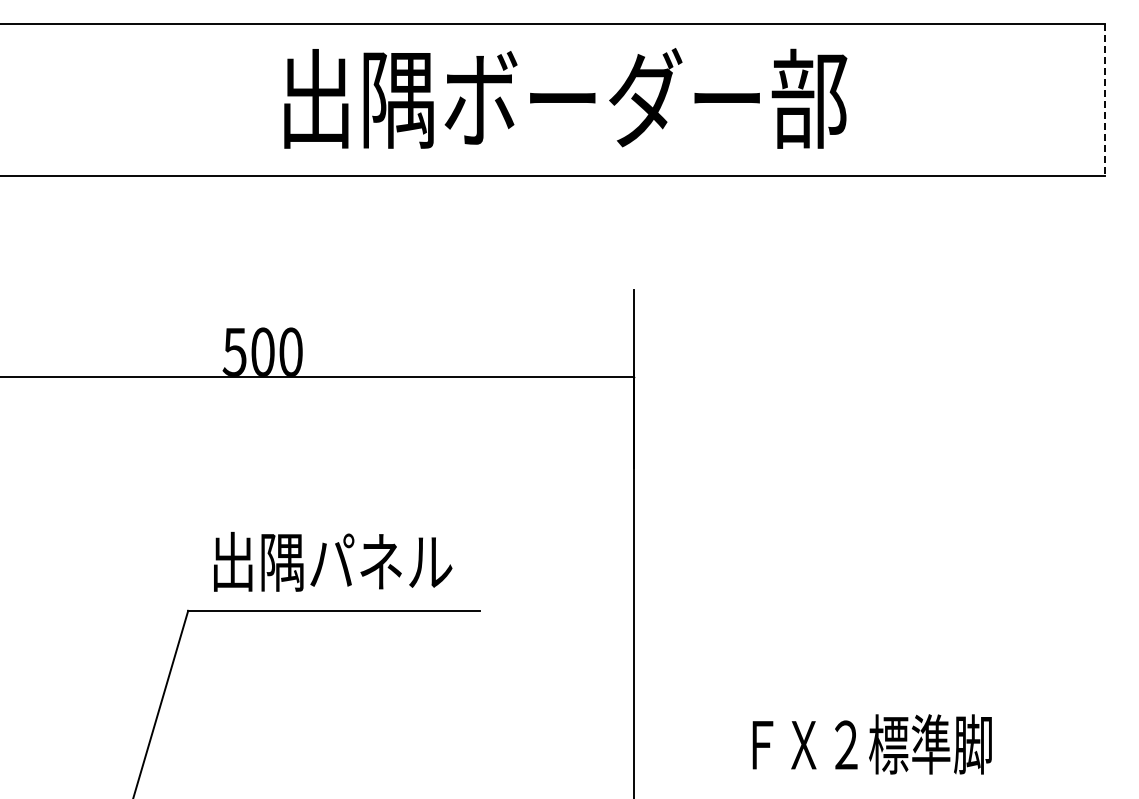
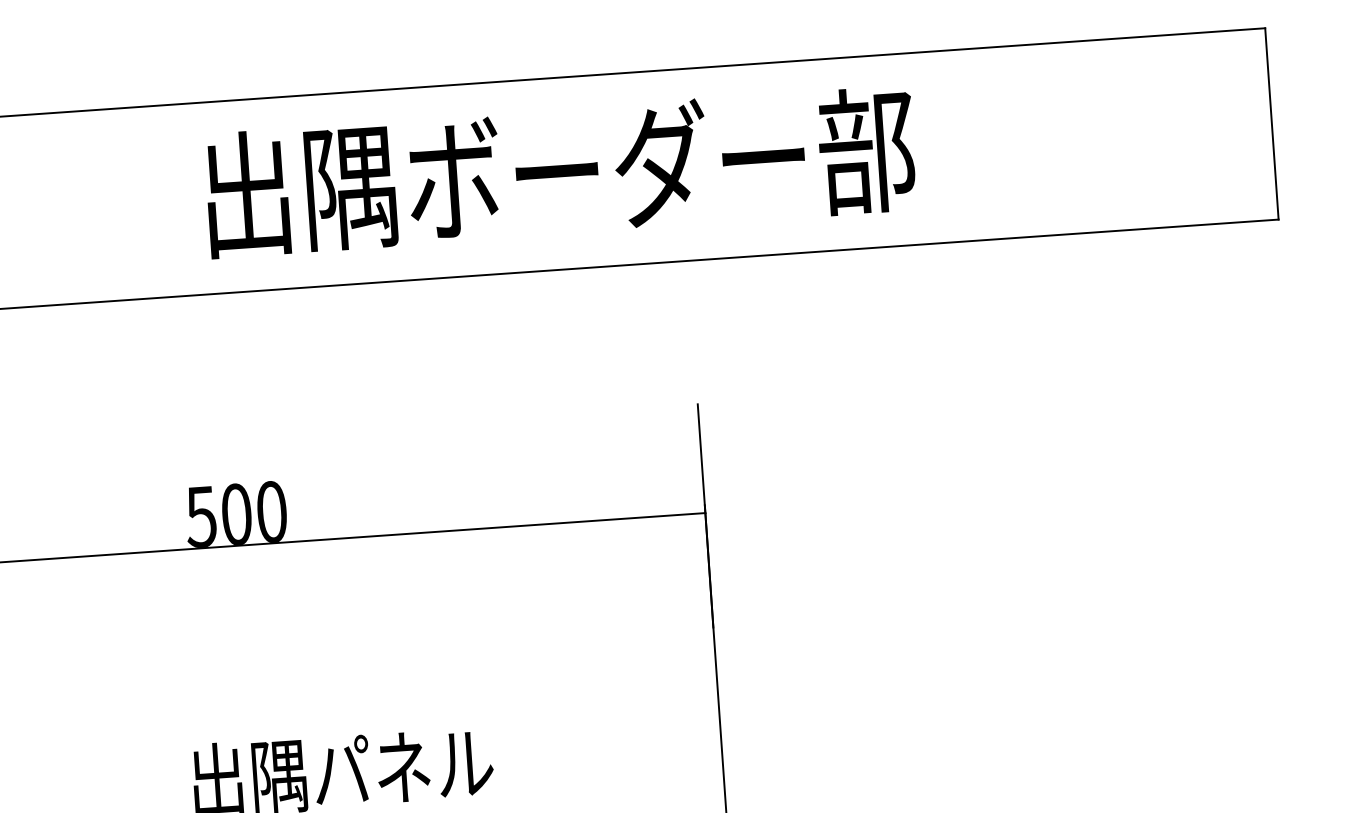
text: (565, 98) -> (560, 171), moved
line: (1104, 100) -> (1271, 124), dashed -> solid

